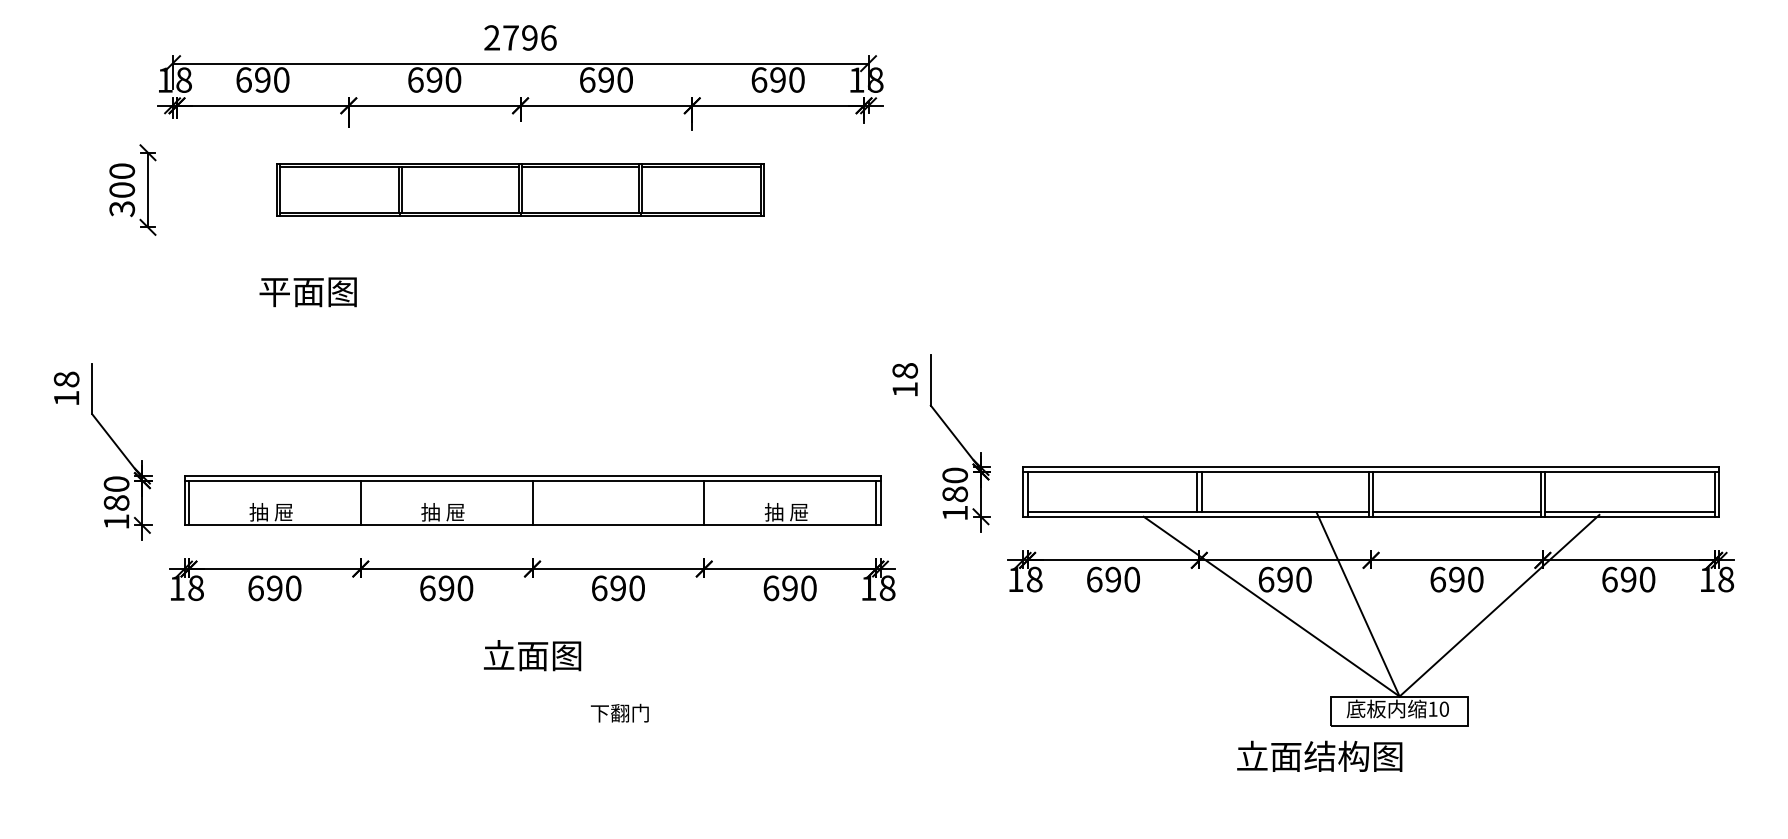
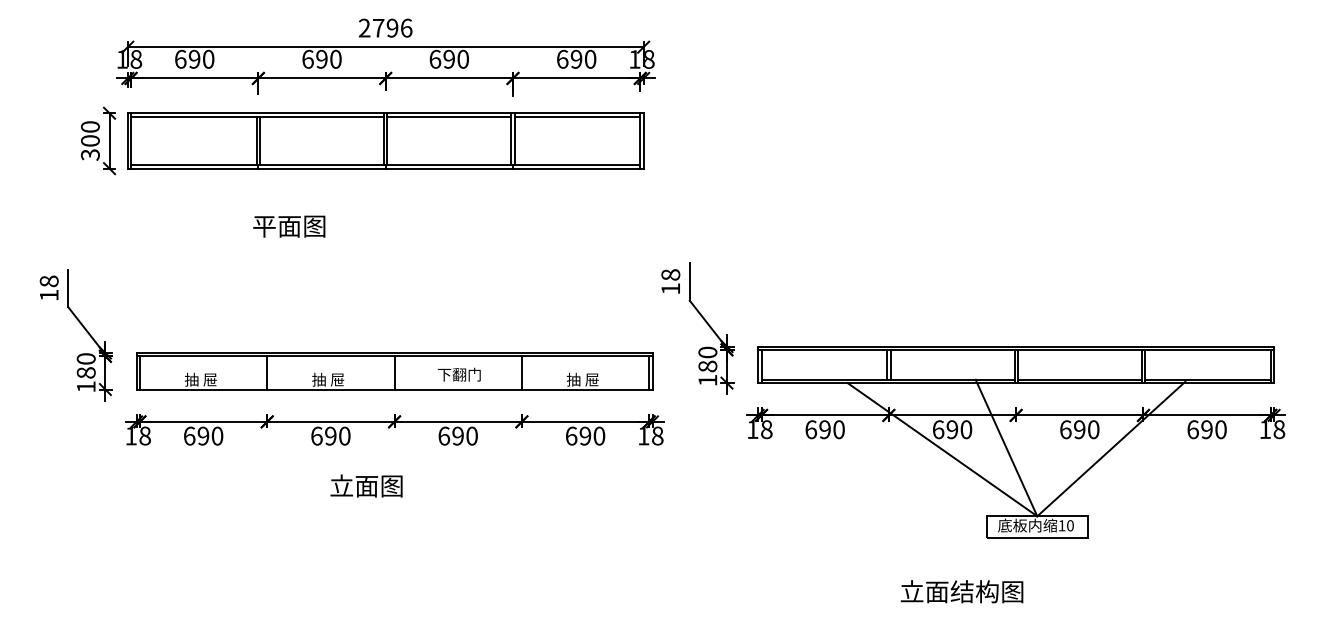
part: (520, 189) -> (385, 140), size x1.43
text: (308, 292) -> (289, 226), moved
text: (532, 654) -> (366, 485), moved
text: (618, 712) -> (458, 374), moved
text: (1318, 756) -> (961, 591), moved

